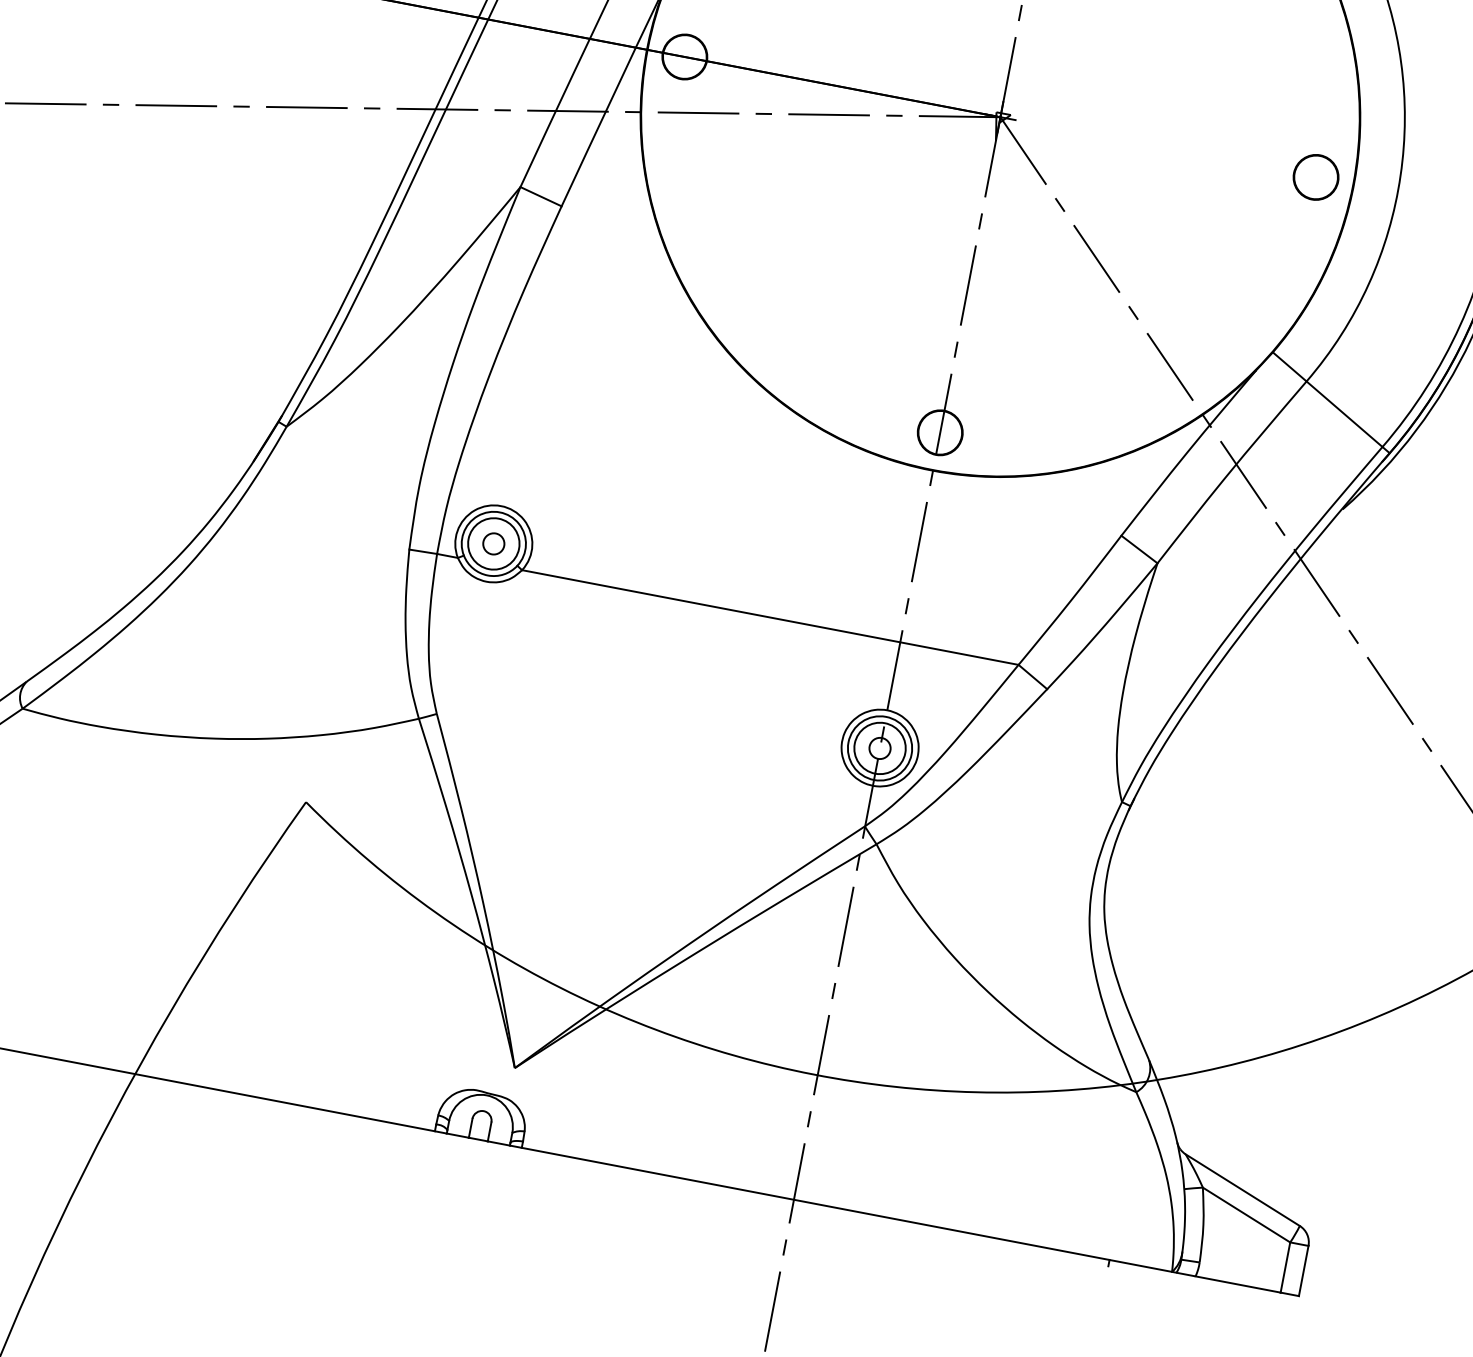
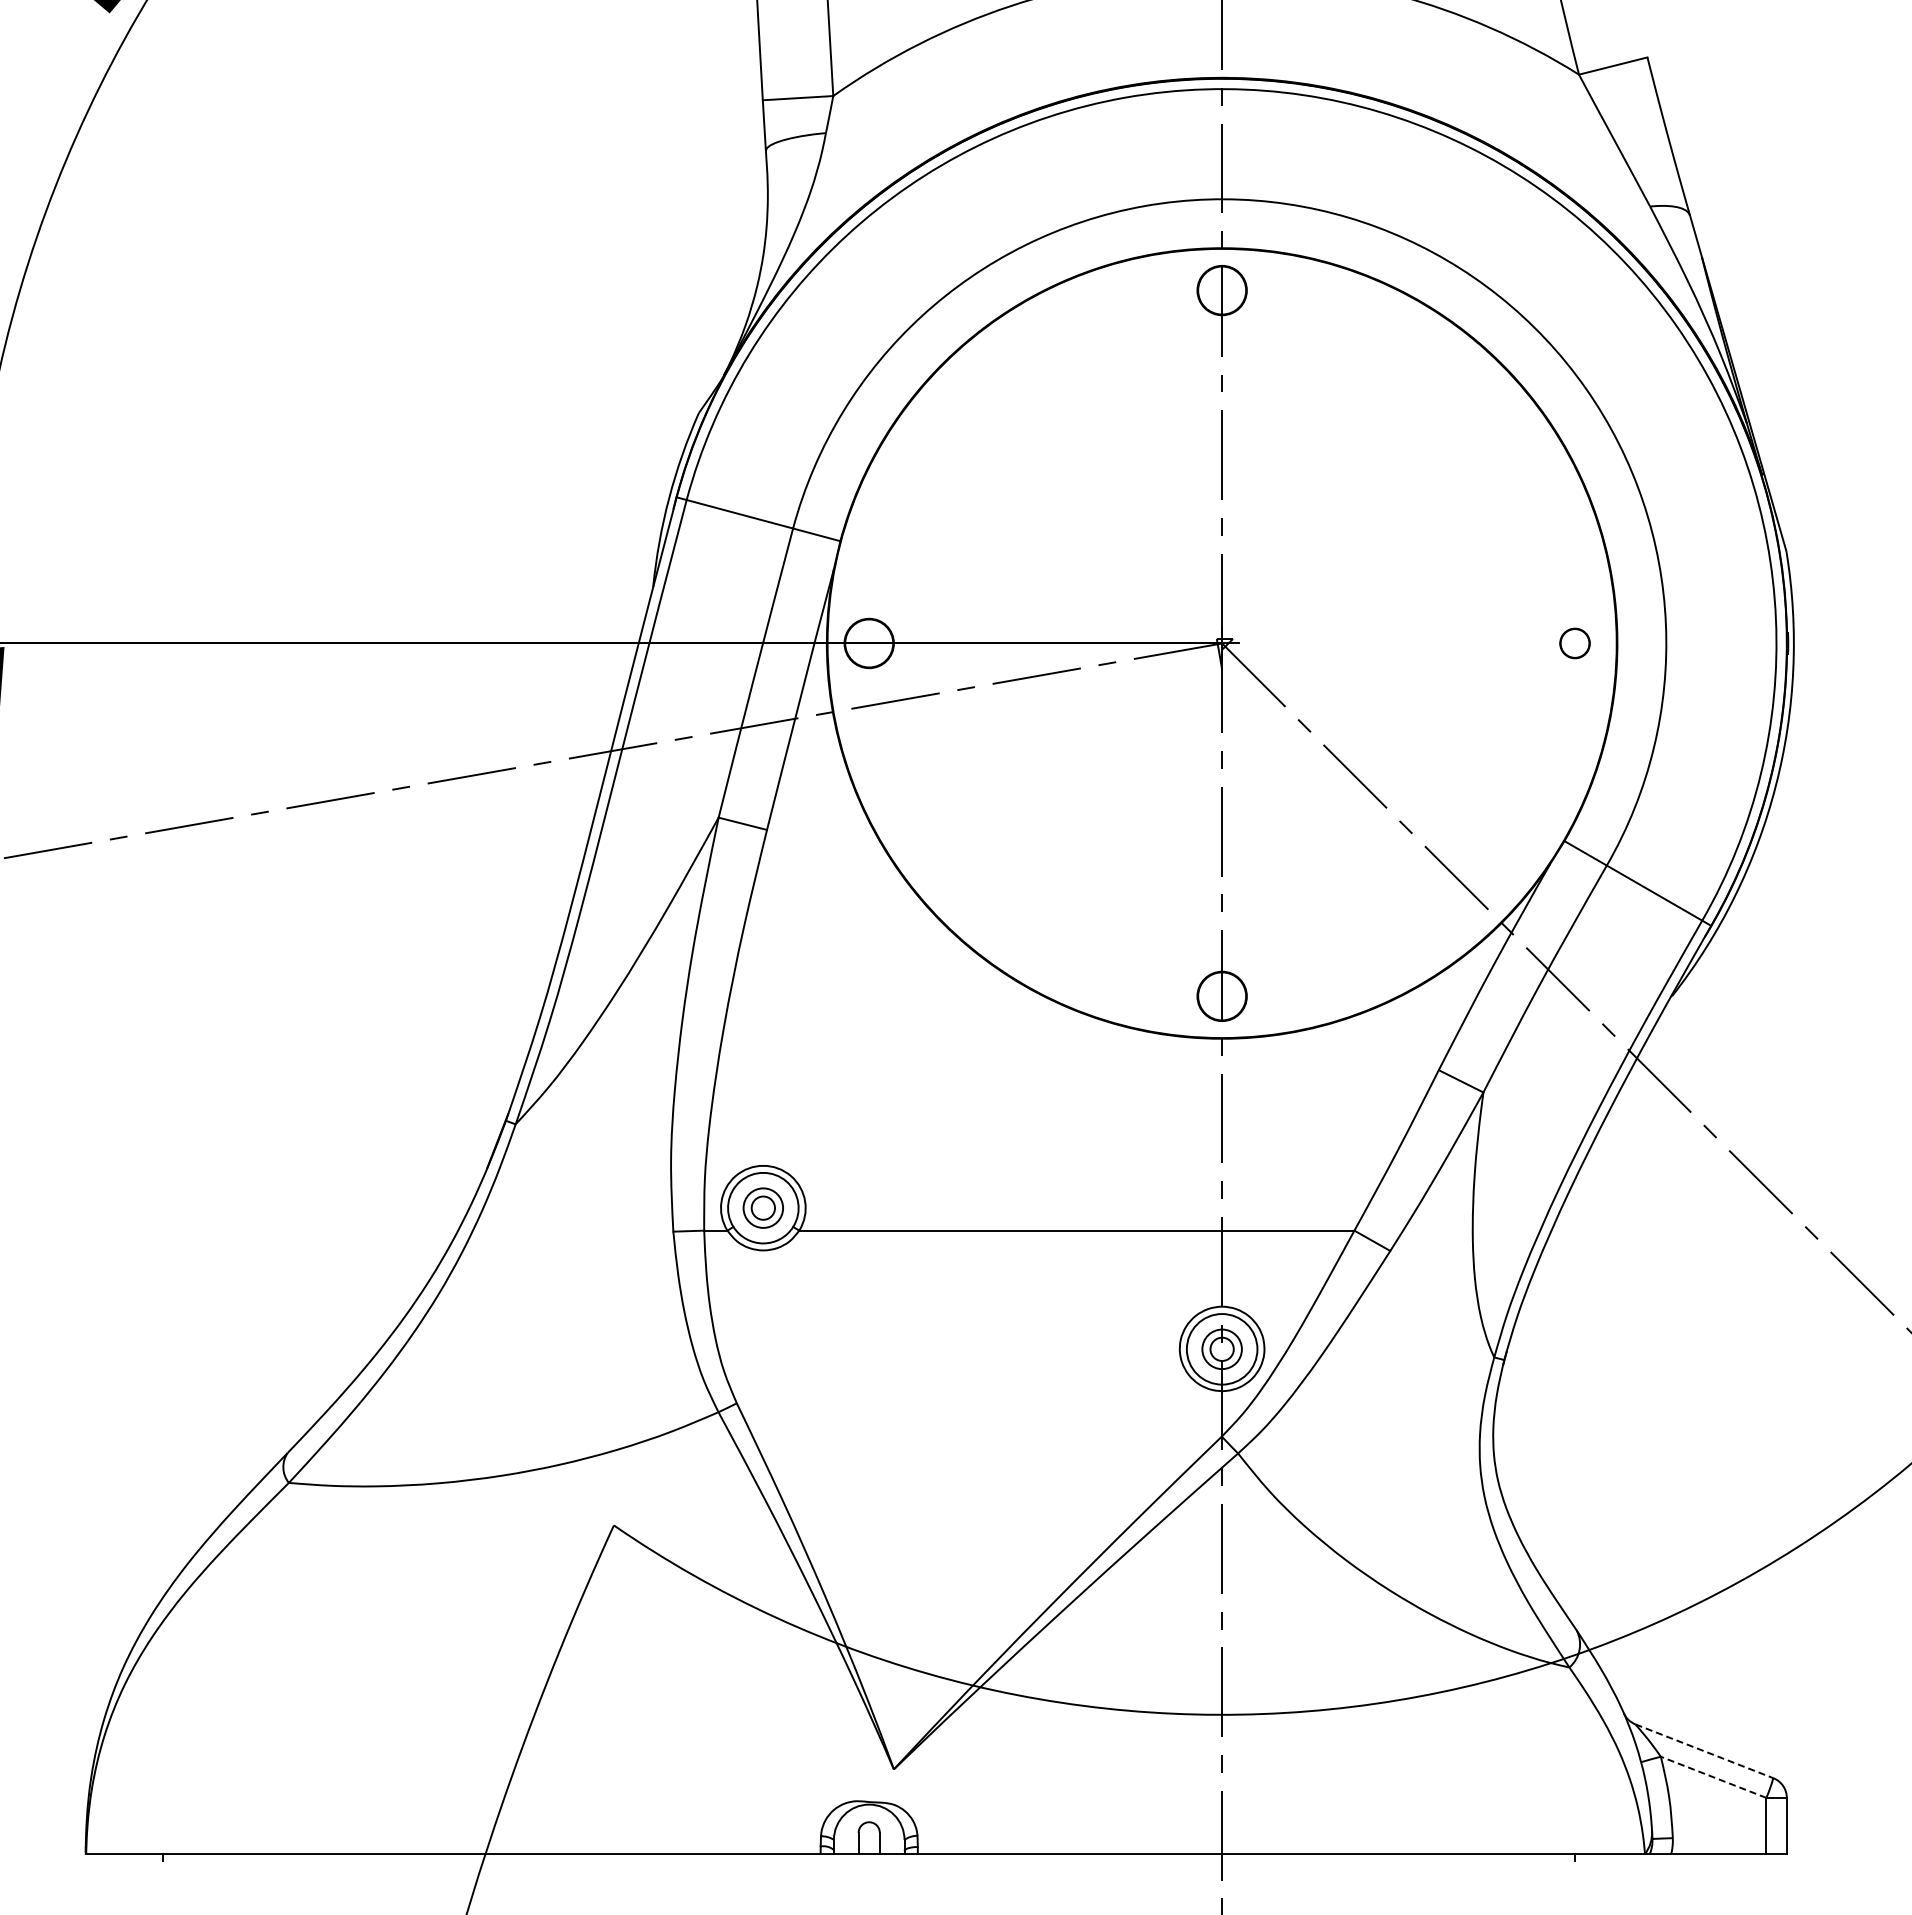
part: (1315, 177) -> (1574, 643), size x0.6
circle: (494, 543) -> (763, 1207), size x0.7
circle: (879, 748) -> (1221, 1349), size x0.7
line: (1242, 1190) -> (1704, 1751), solid -> dashed
line: (1246, 1215) -> (1713, 1777), solid -> dashed

